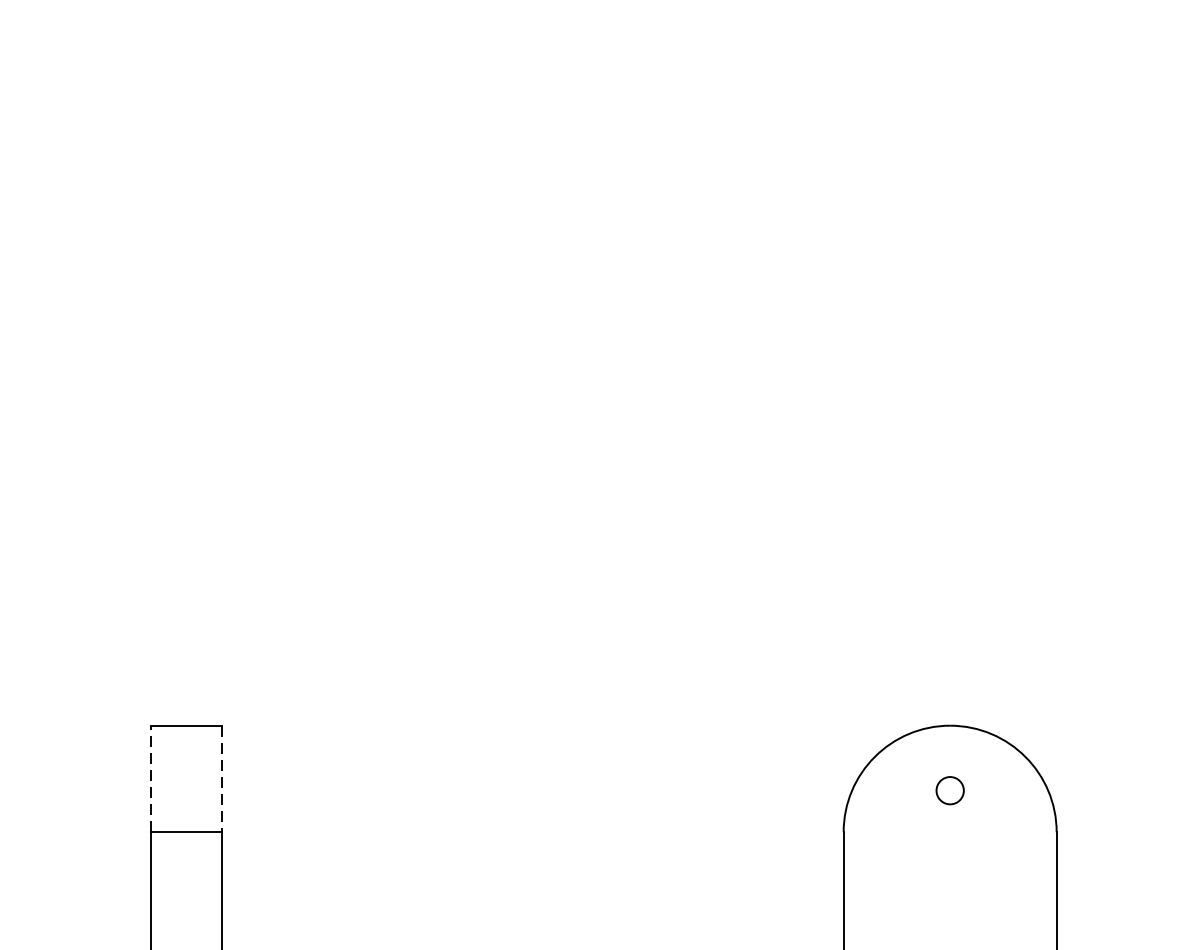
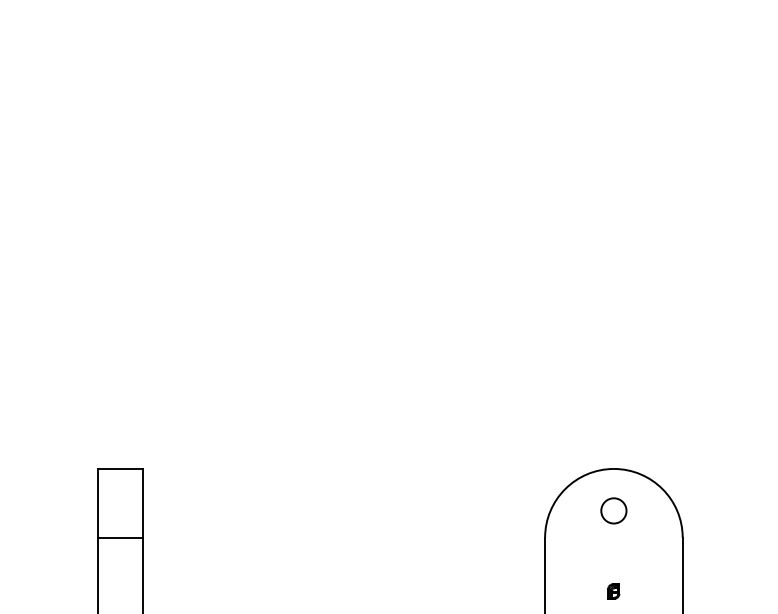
line: (150, 777) -> (97, 502), dashed -> solid
line: (221, 779) -> (143, 503), dashed -> solid
circle: (949, 790) -> (613, 510), size x1.43
part: (949, 915) -> (613, 591), added

